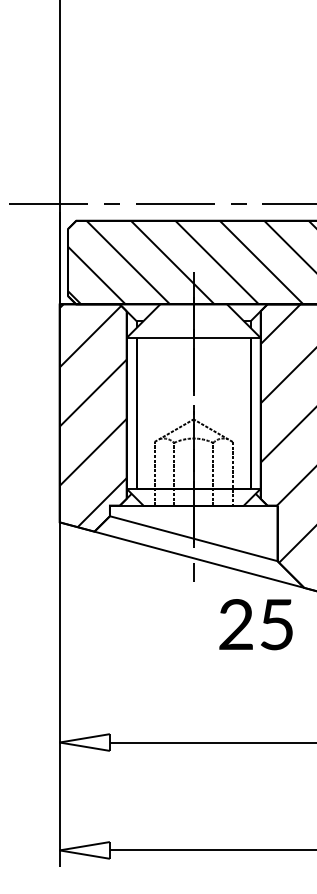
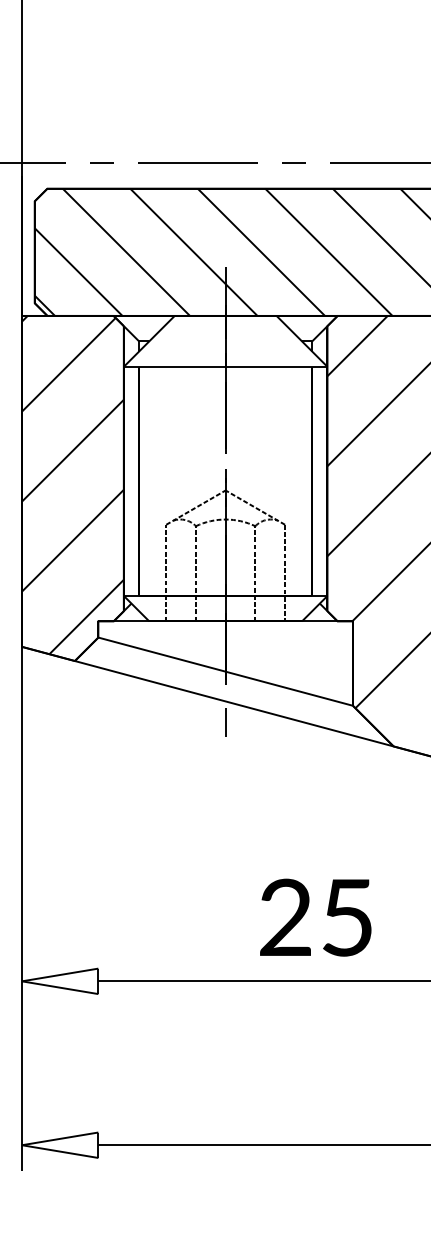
text: (255, 624) -> (314, 917), moved

